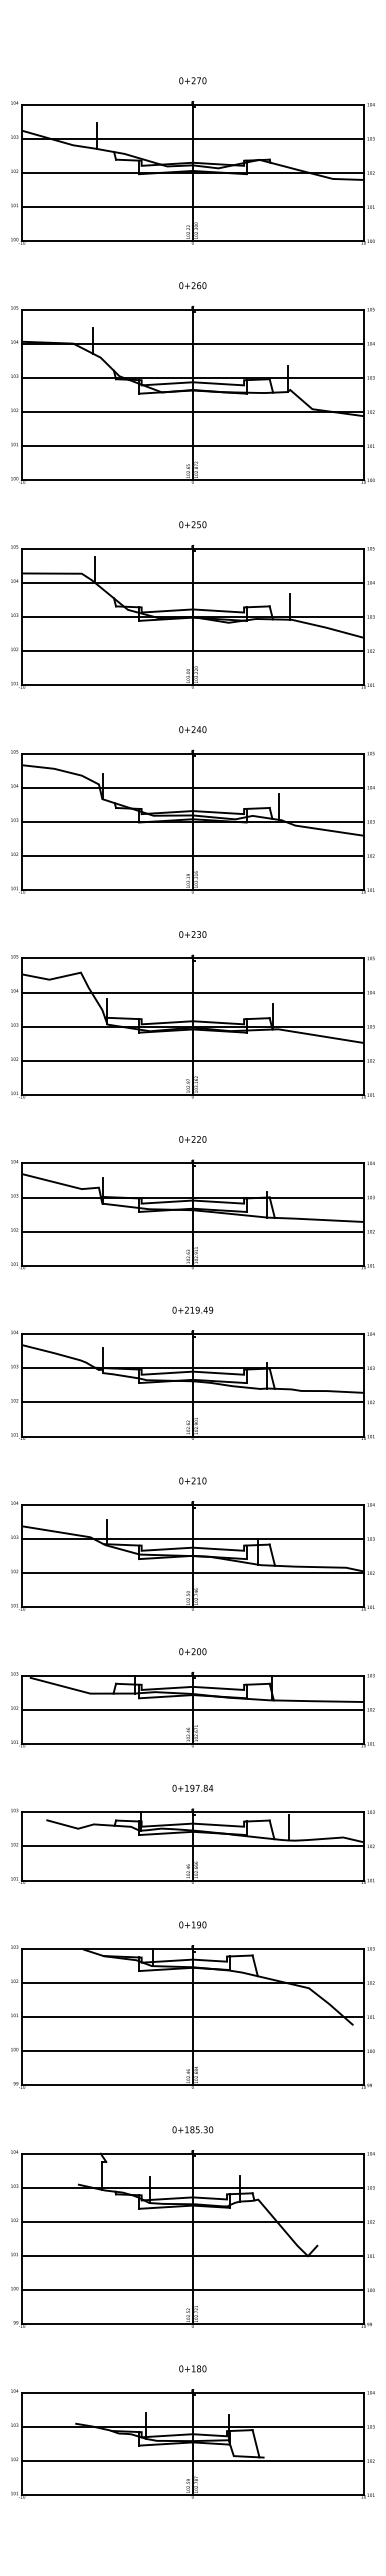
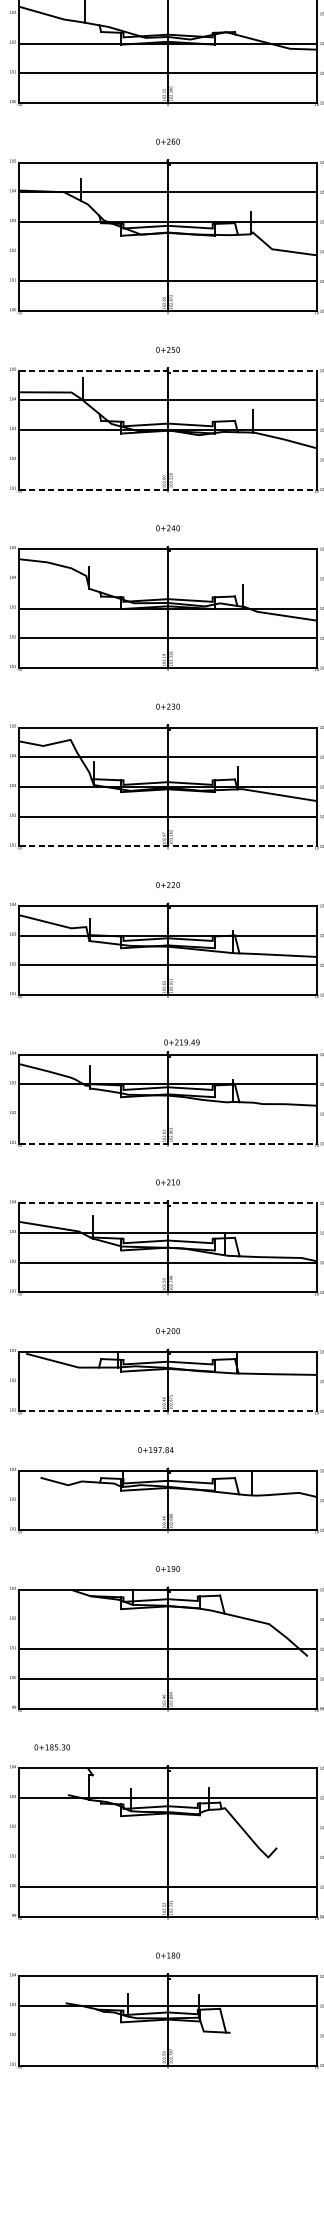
line: (192, 138) -> (167, 13), removed
line: (192, 412) -> (167, 252), removed
line: (192, 548) -> (167, 370), solid -> dashed
line: (192, 651) -> (167, 460), removed
line: (192, 685) -> (167, 489), solid -> dashed
line: (192, 787) -> (167, 578), removed
line: (192, 1095) -> (167, 846), solid -> dashed
text: (192, 1309) -> (181, 1041), moved
line: (192, 1402) -> (167, 1114), removed
line: (192, 1436) -> (167, 1143), solid -> dashed
line: (192, 1504) -> (167, 1202), solid -> dashed
line: (192, 1709) -> (167, 1381), removed
line: (192, 1743) -> (167, 1411), solid -> dashed
text: (192, 1787) -> (155, 1449), moved
line: (192, 1846) -> (167, 1500), removed
line: (192, 1982) -> (167, 1619), removed
text: (192, 2129) -> (51, 1747), moved
line: (192, 2222) -> (167, 1828), removed
line: (192, 2256) -> (167, 1857), removed
line: (192, 2461) -> (167, 2036), removed

